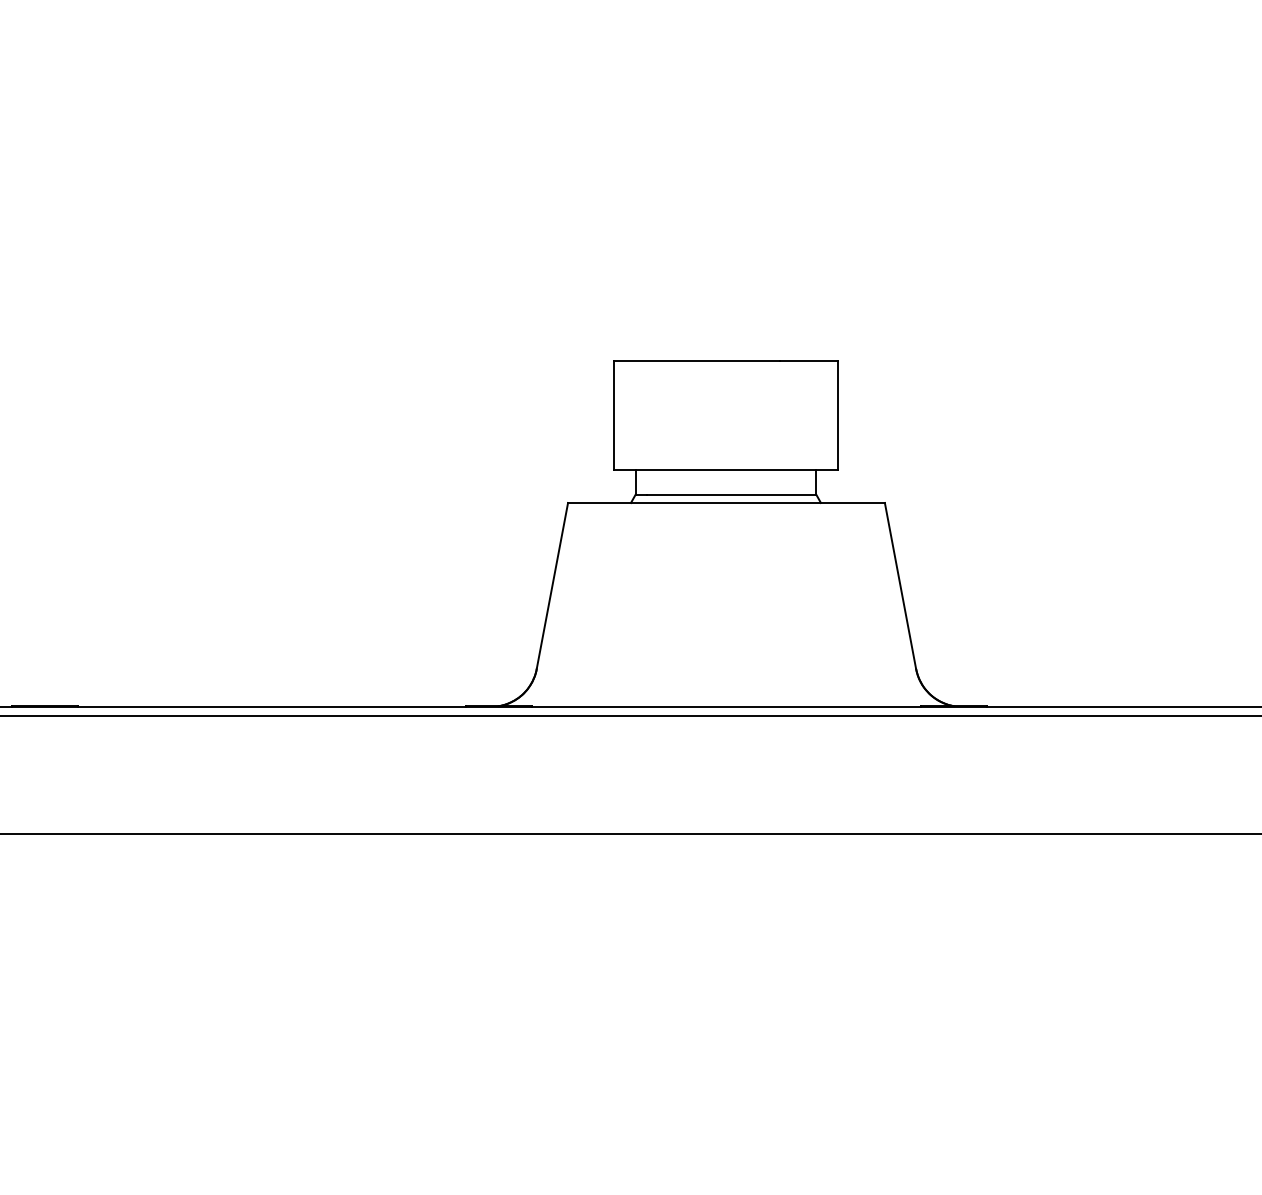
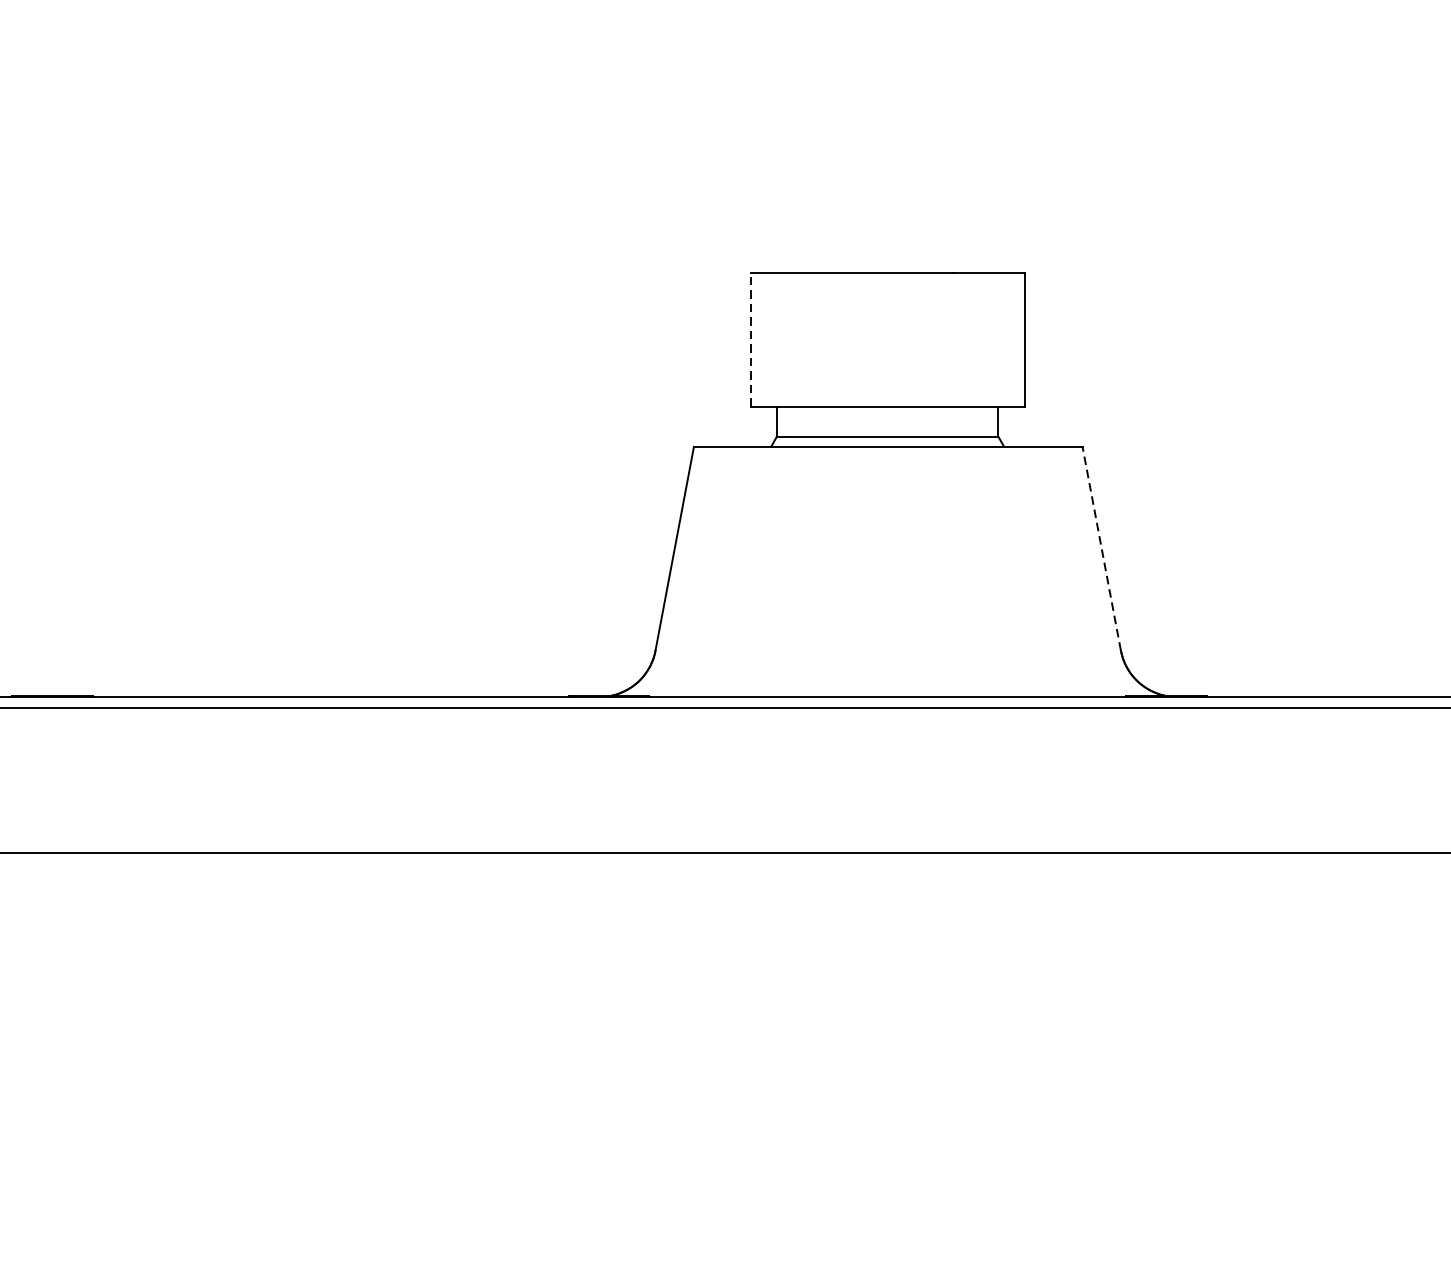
line: (614, 415) -> (750, 339), solid -> dashed
line: (900, 585) -> (1101, 548), solid -> dashed

